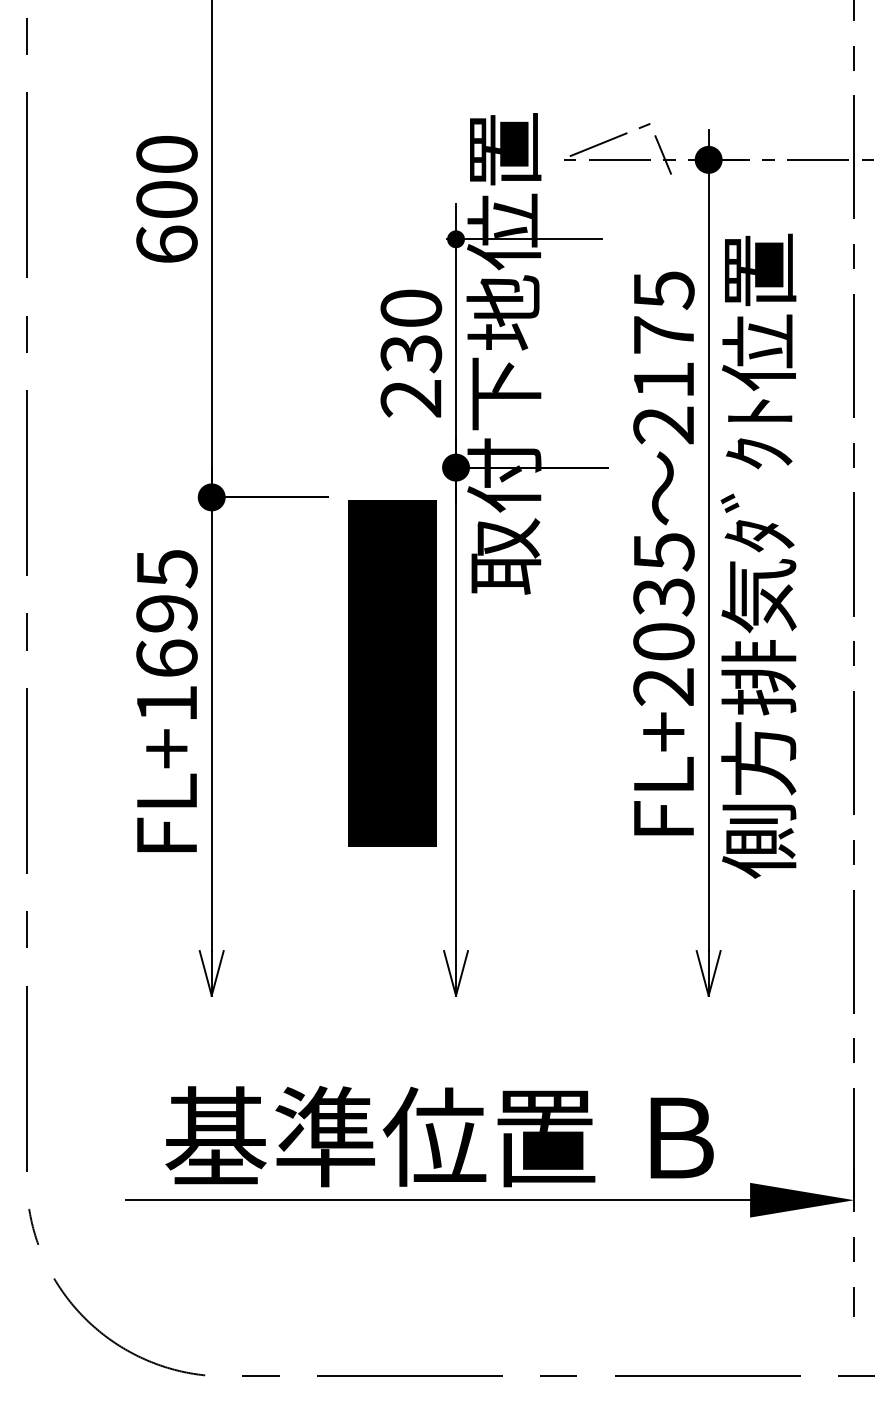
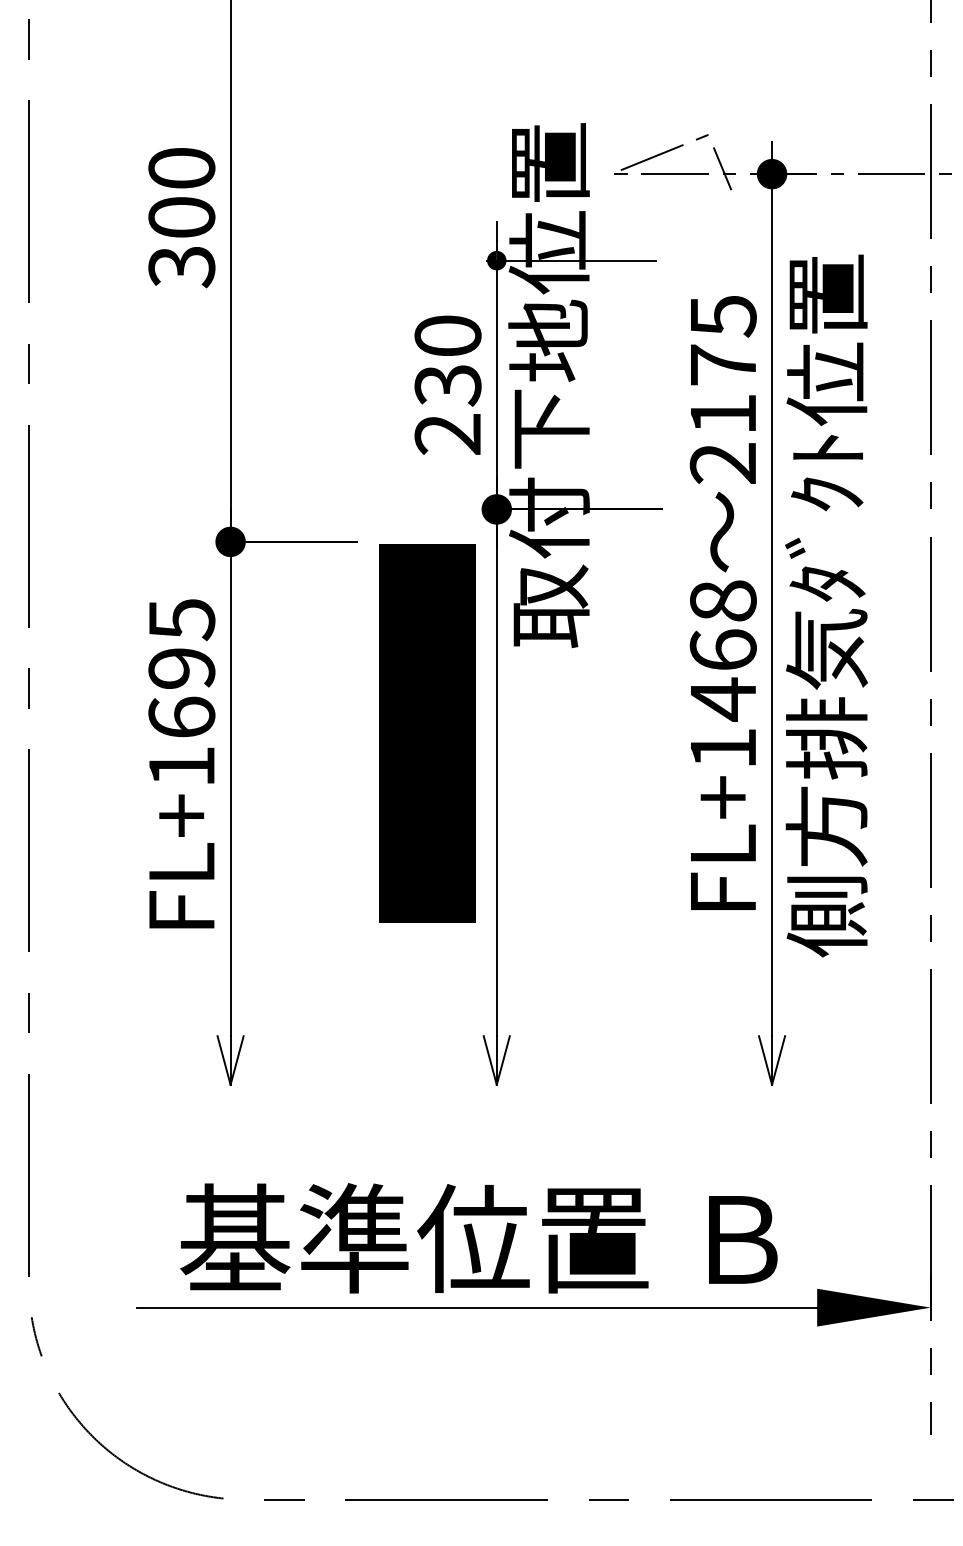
text: (166, 244) -> (181, 266), 600 -> 300
text: (663, 619) -> (722, 674), FL+2035 -> FL+1468

